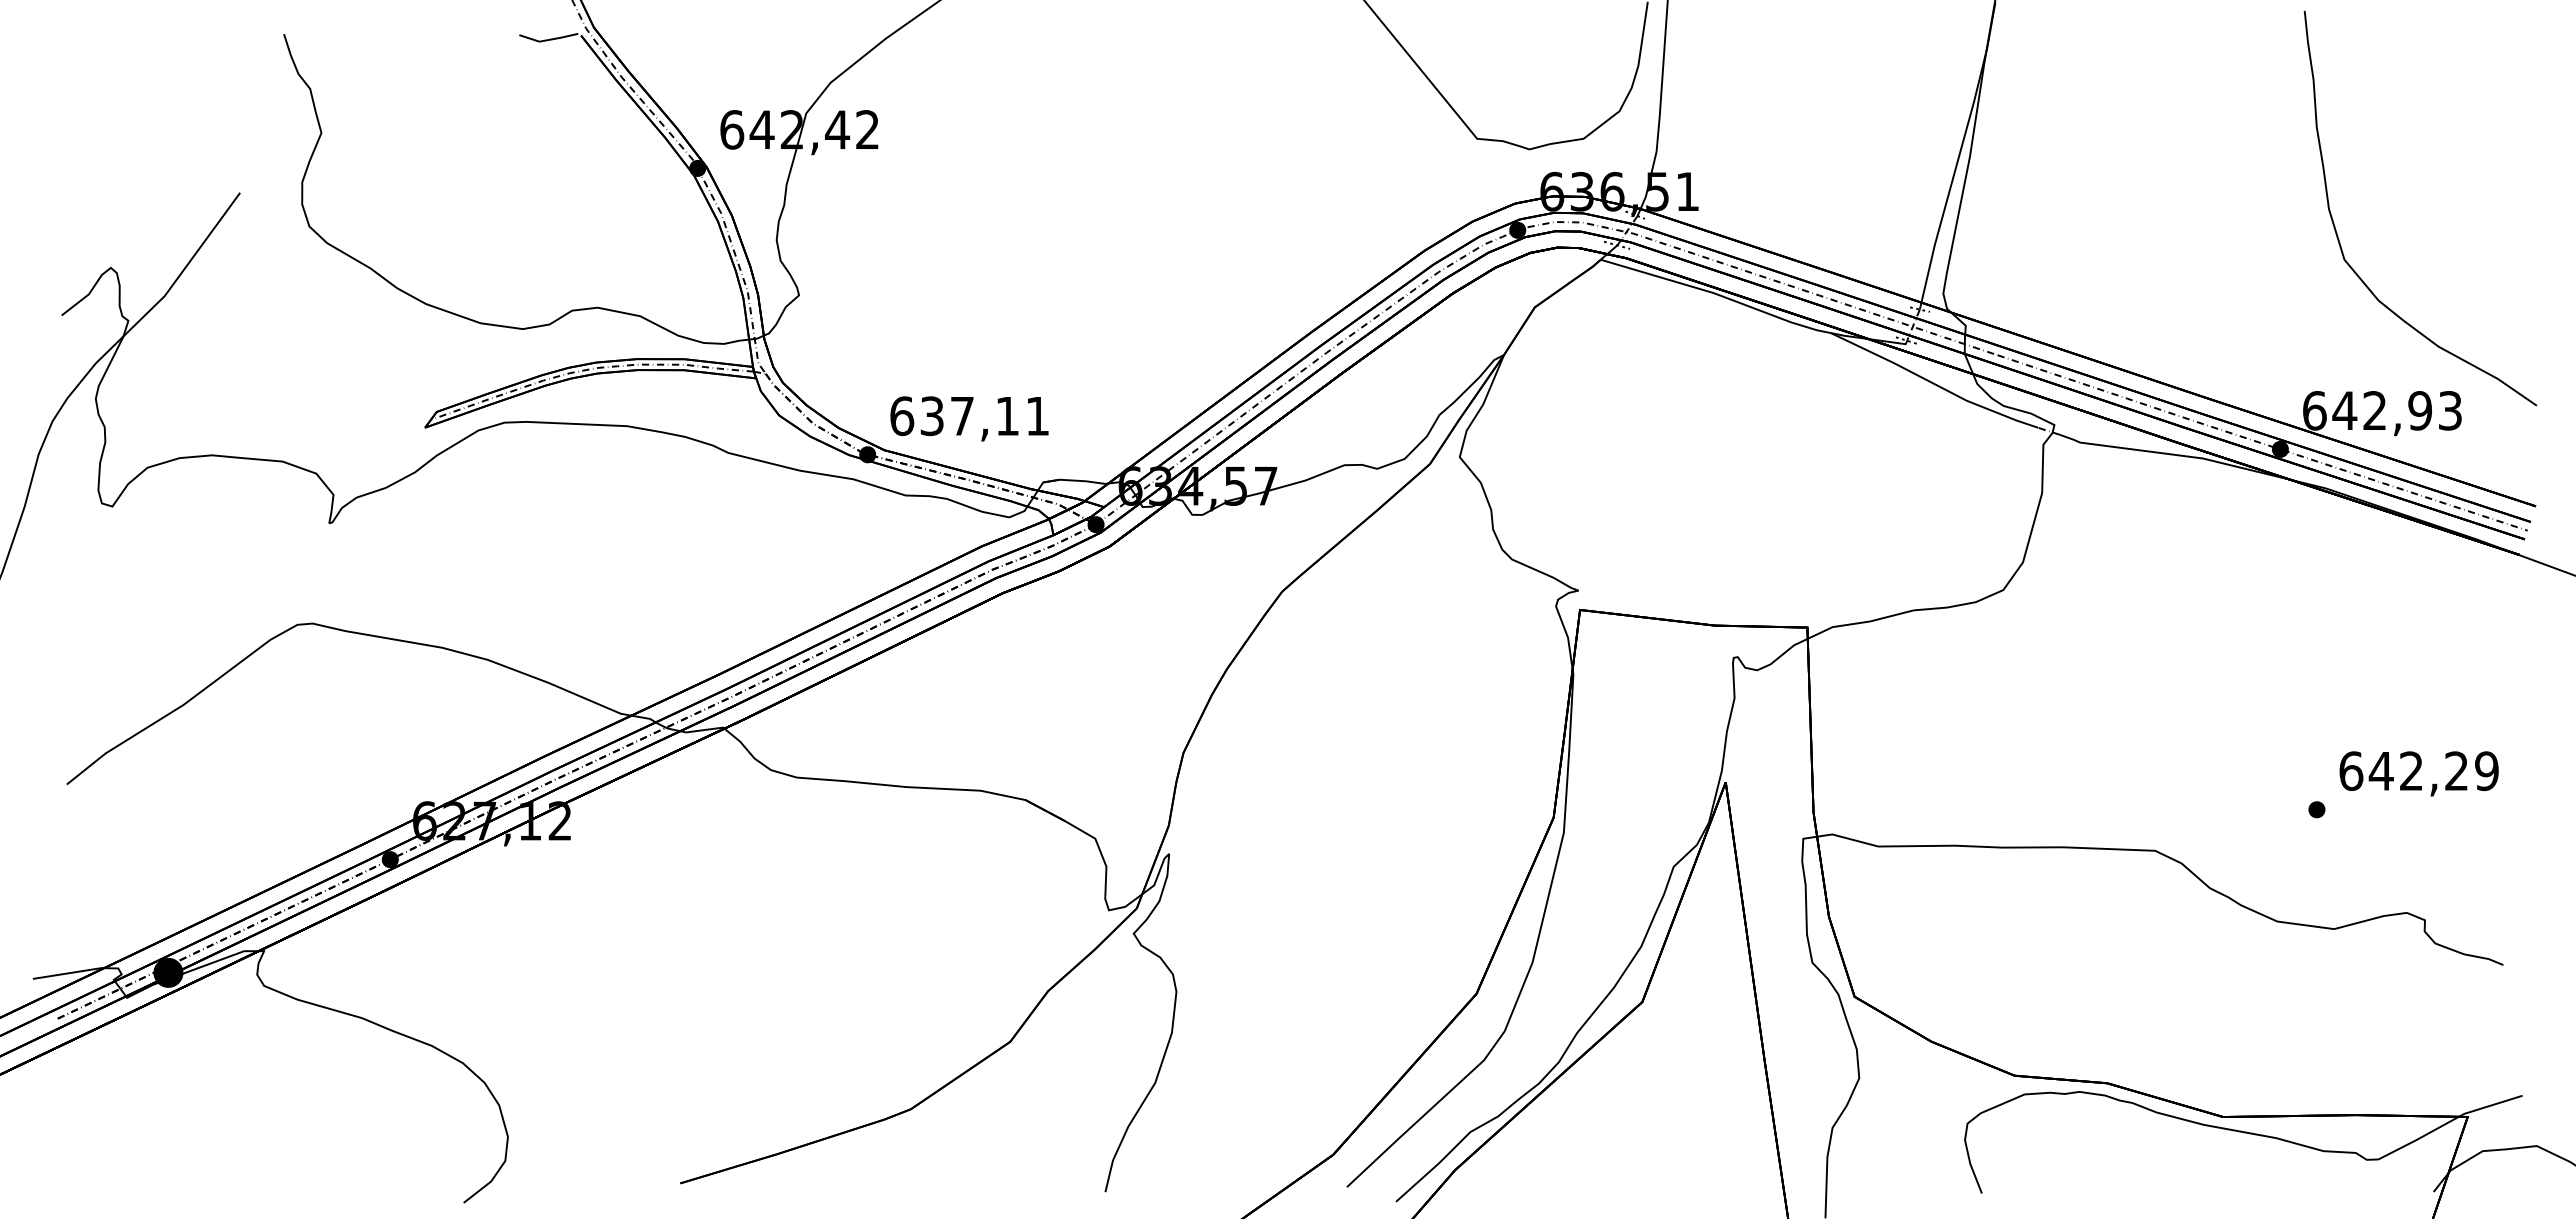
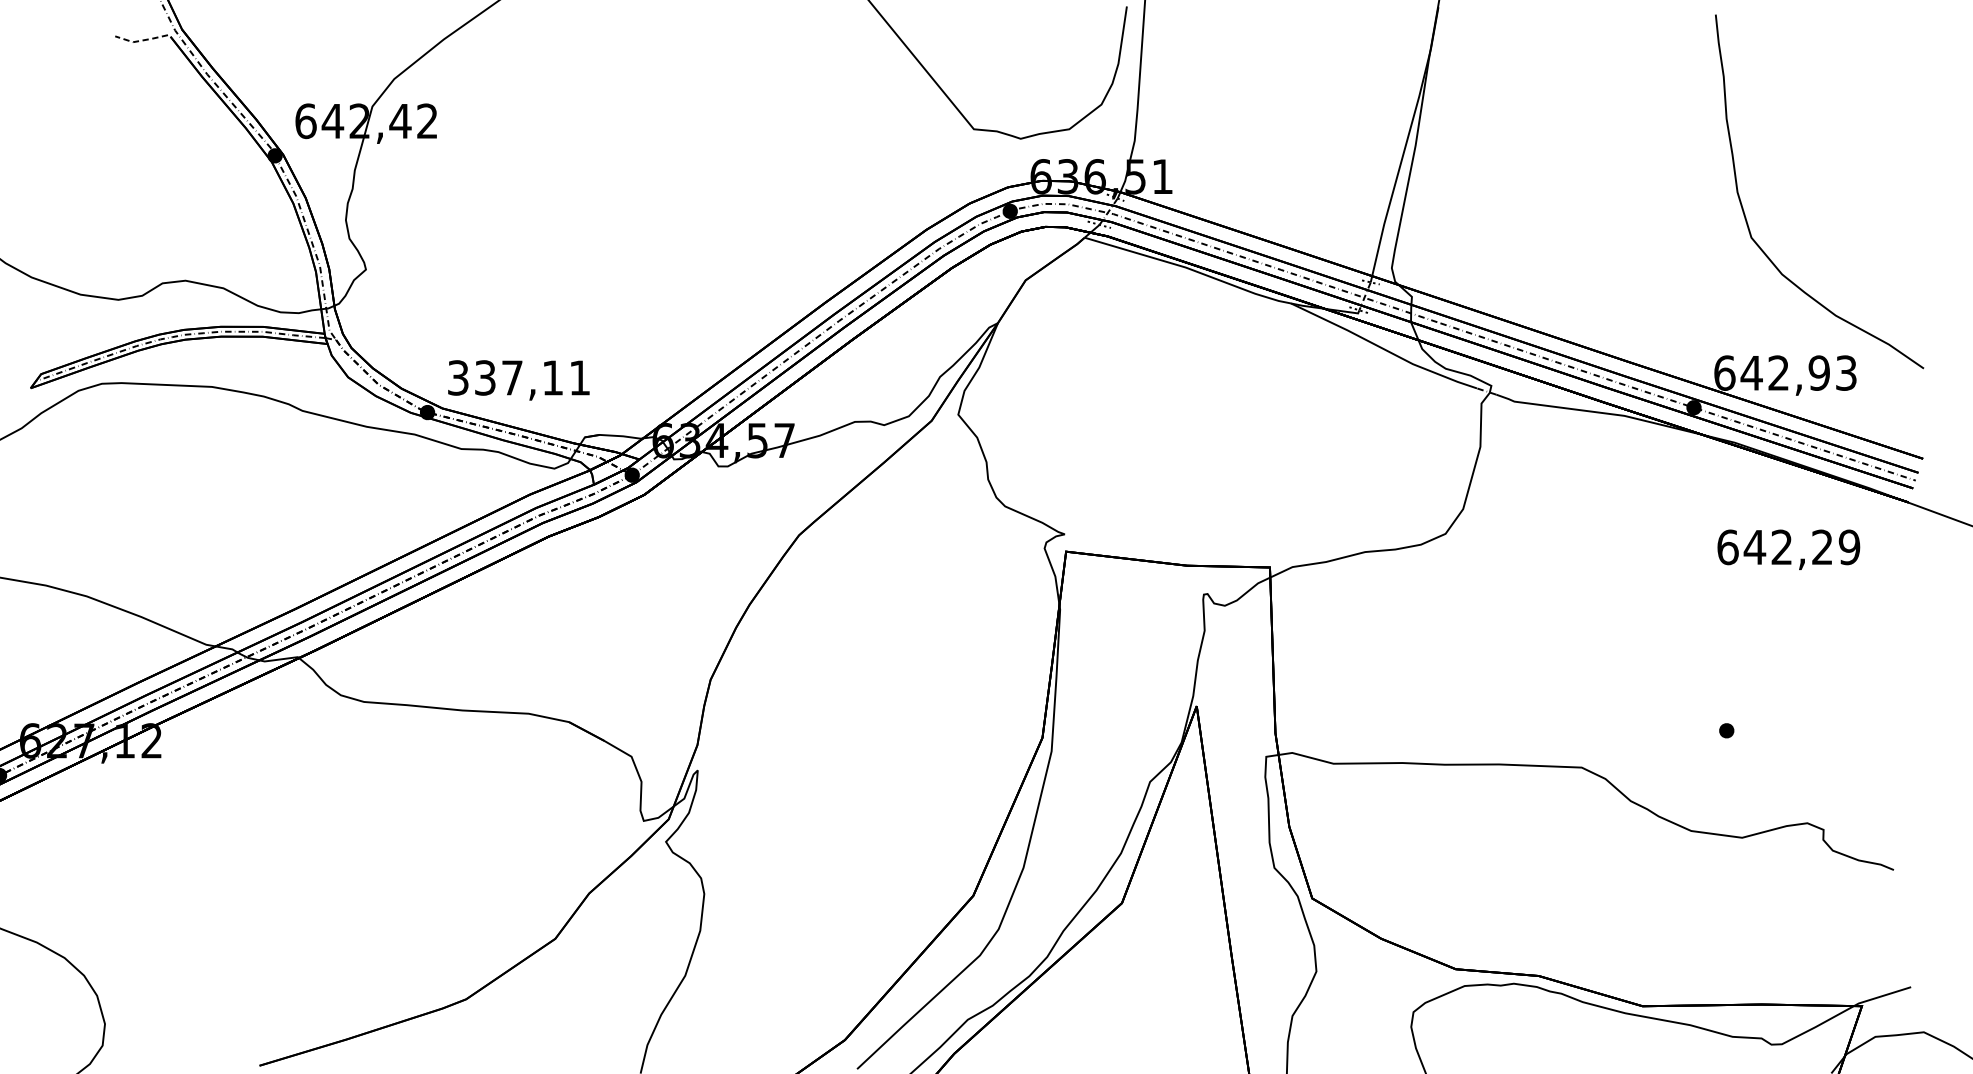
line: (548, 40) -> (141, 41), solid -> dashed
text: (902, 416) -> (458, 378), 637,11 -> 337,11
text: (2418, 773) -> (1788, 549), moved

